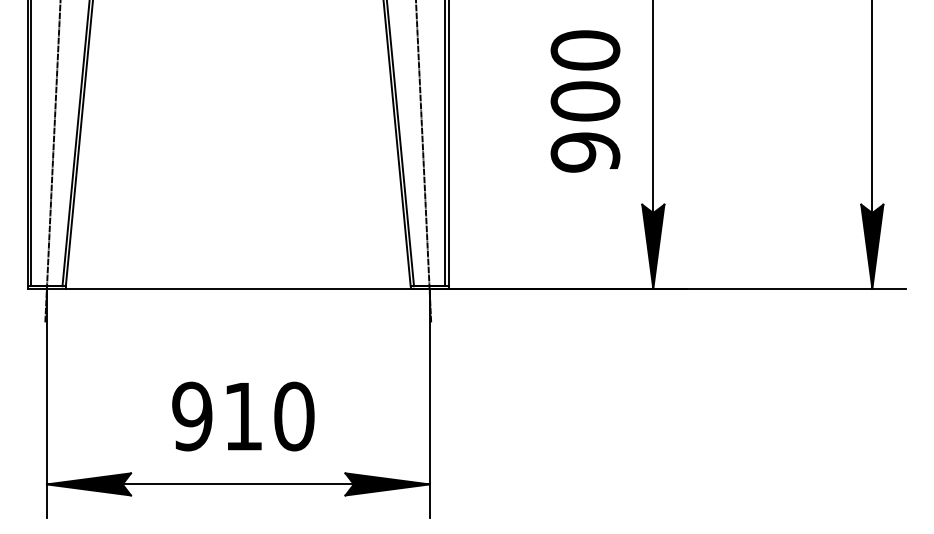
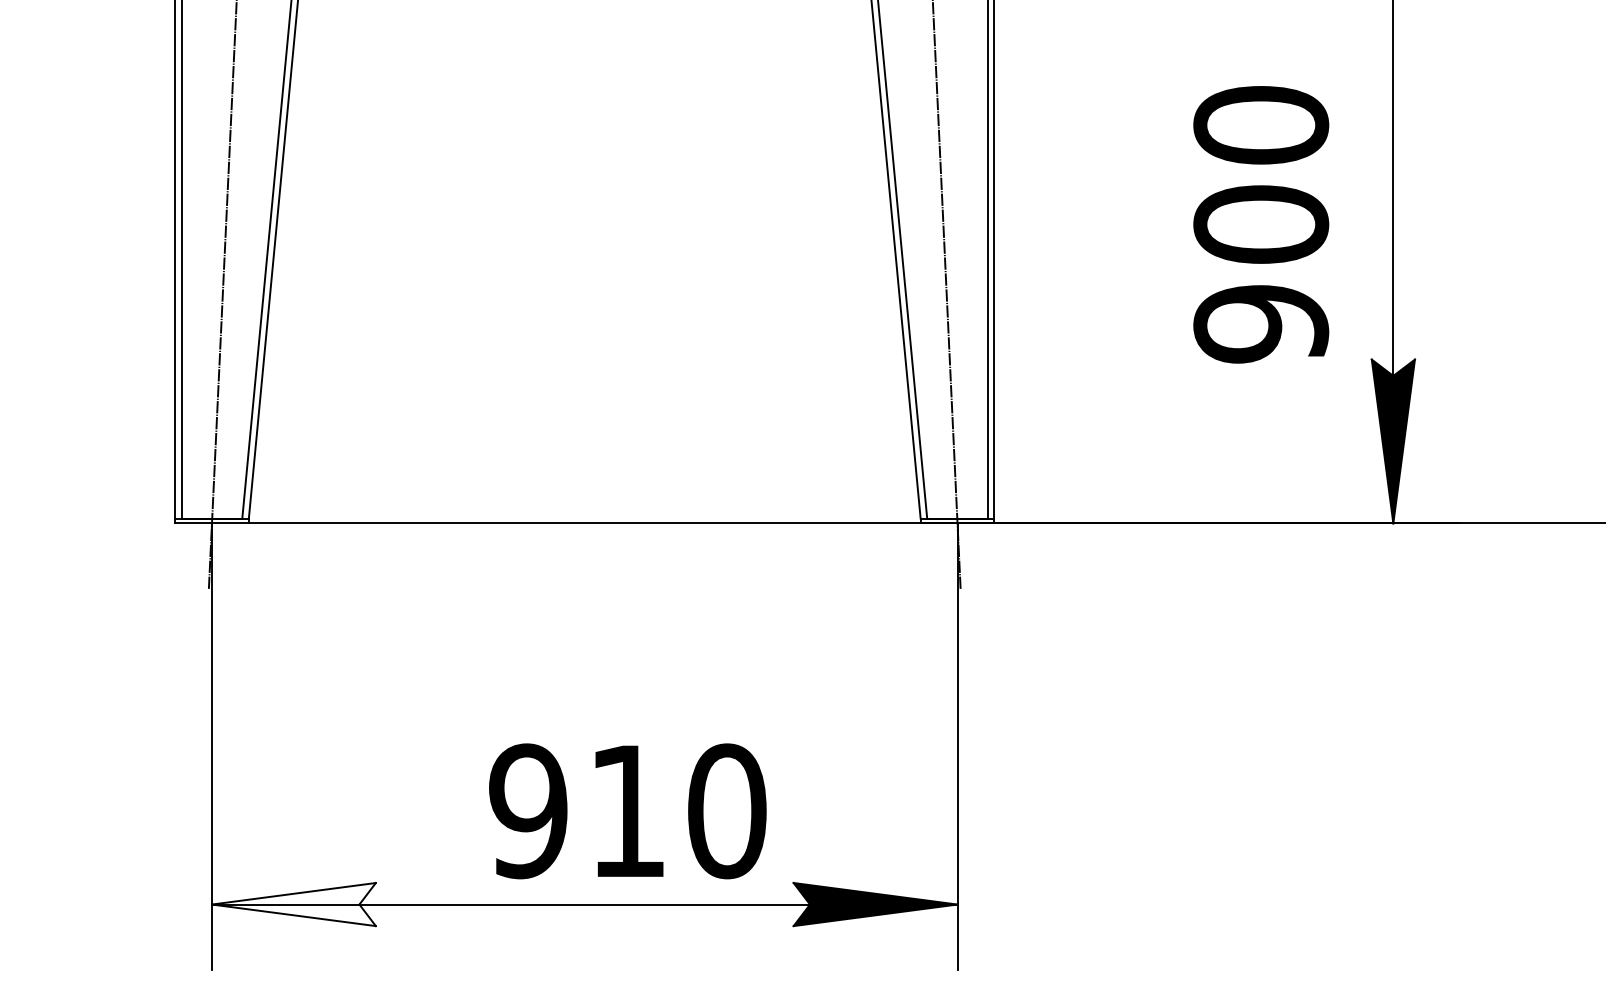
text: (585, 101) -> (1261, 224), moved
text: (243, 416) -> (628, 811), moved
fill: (88, 484) -> (292, 904), removed

